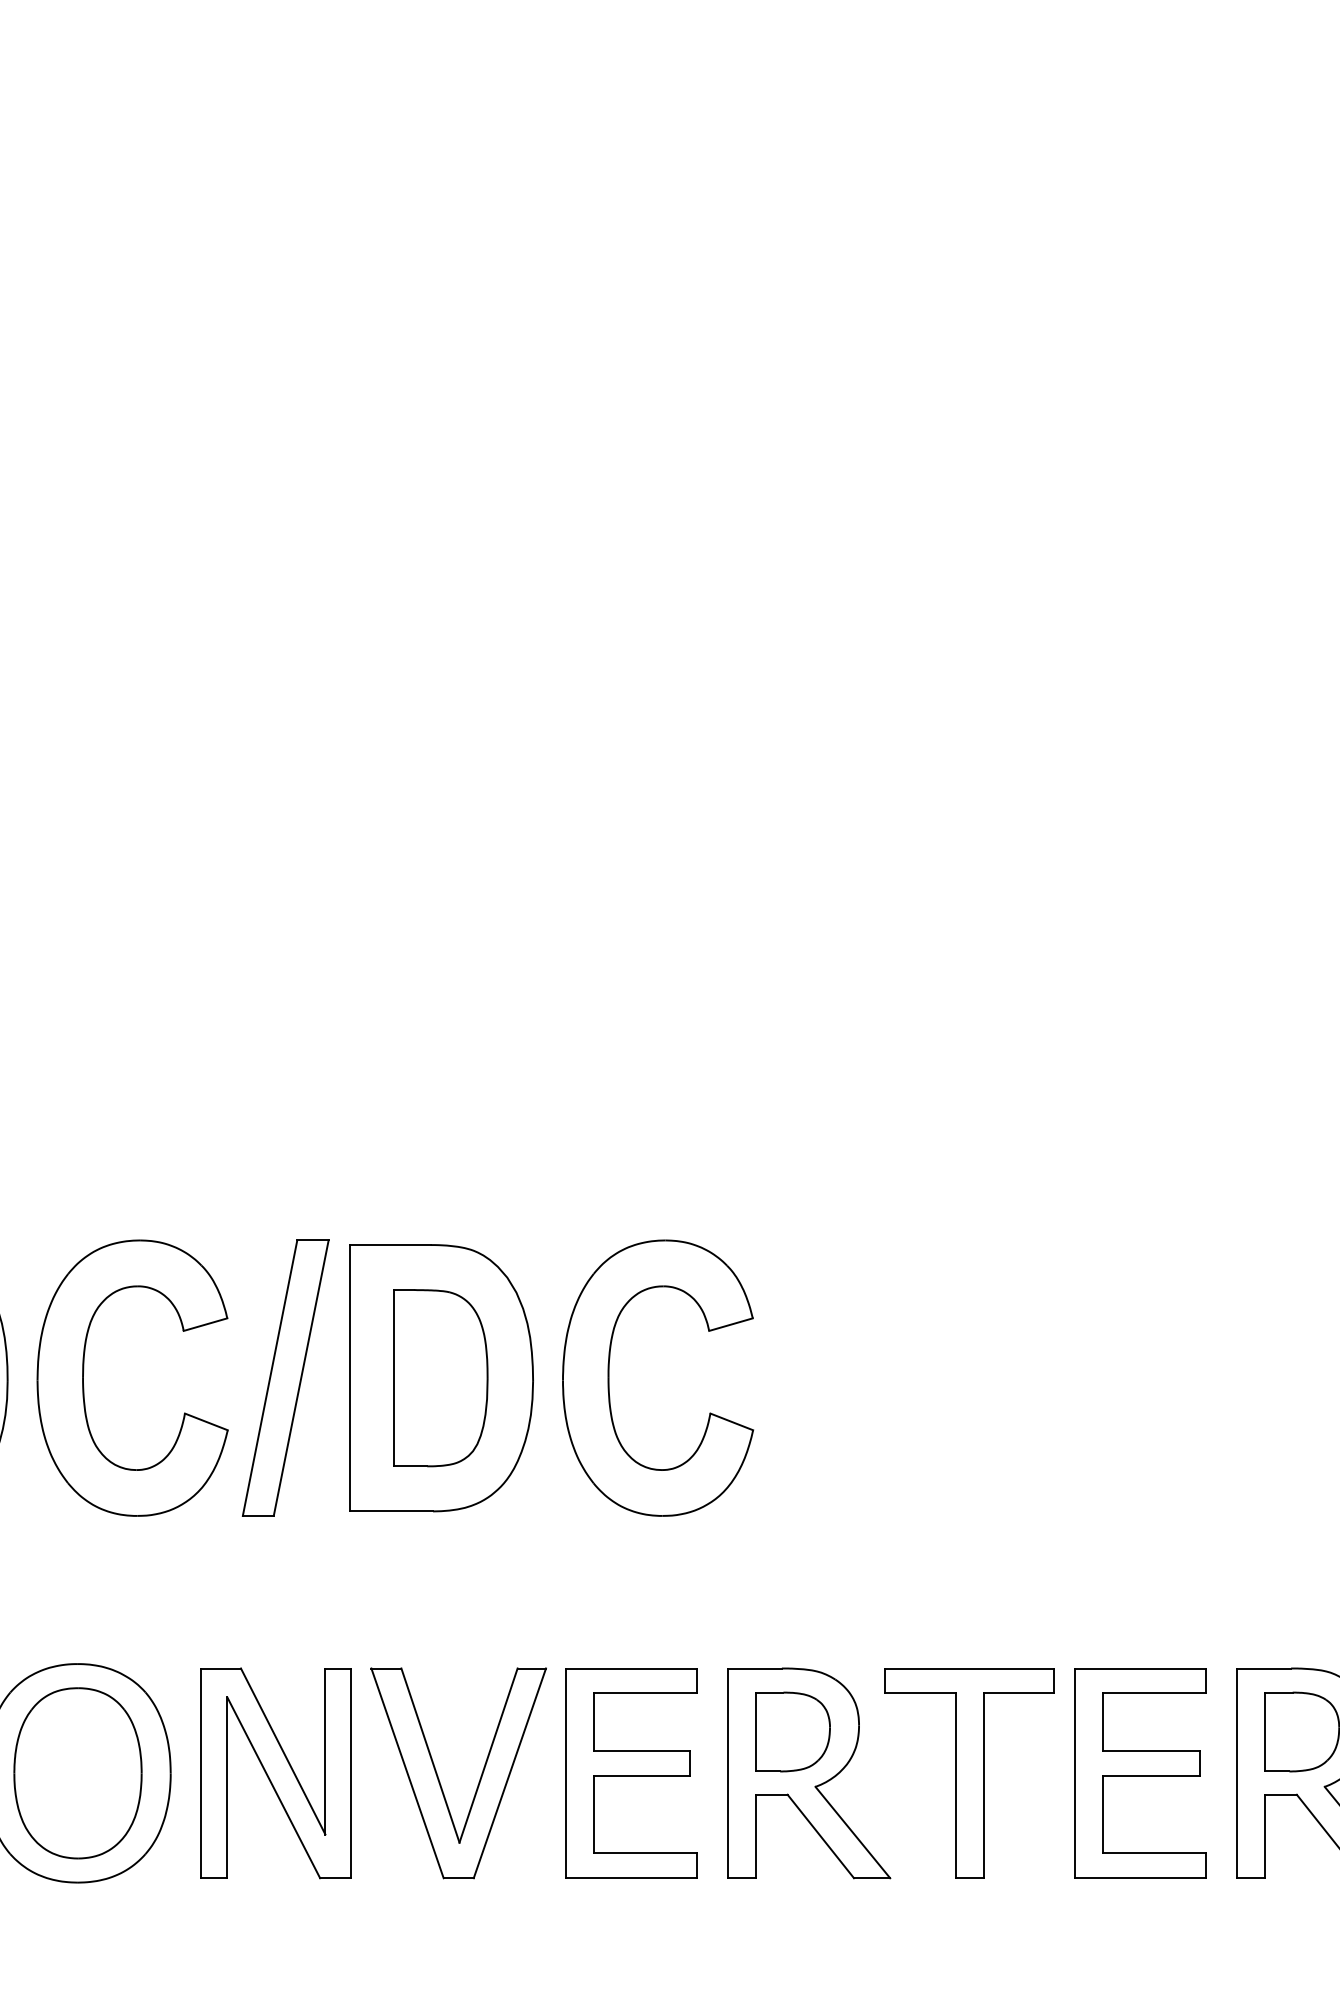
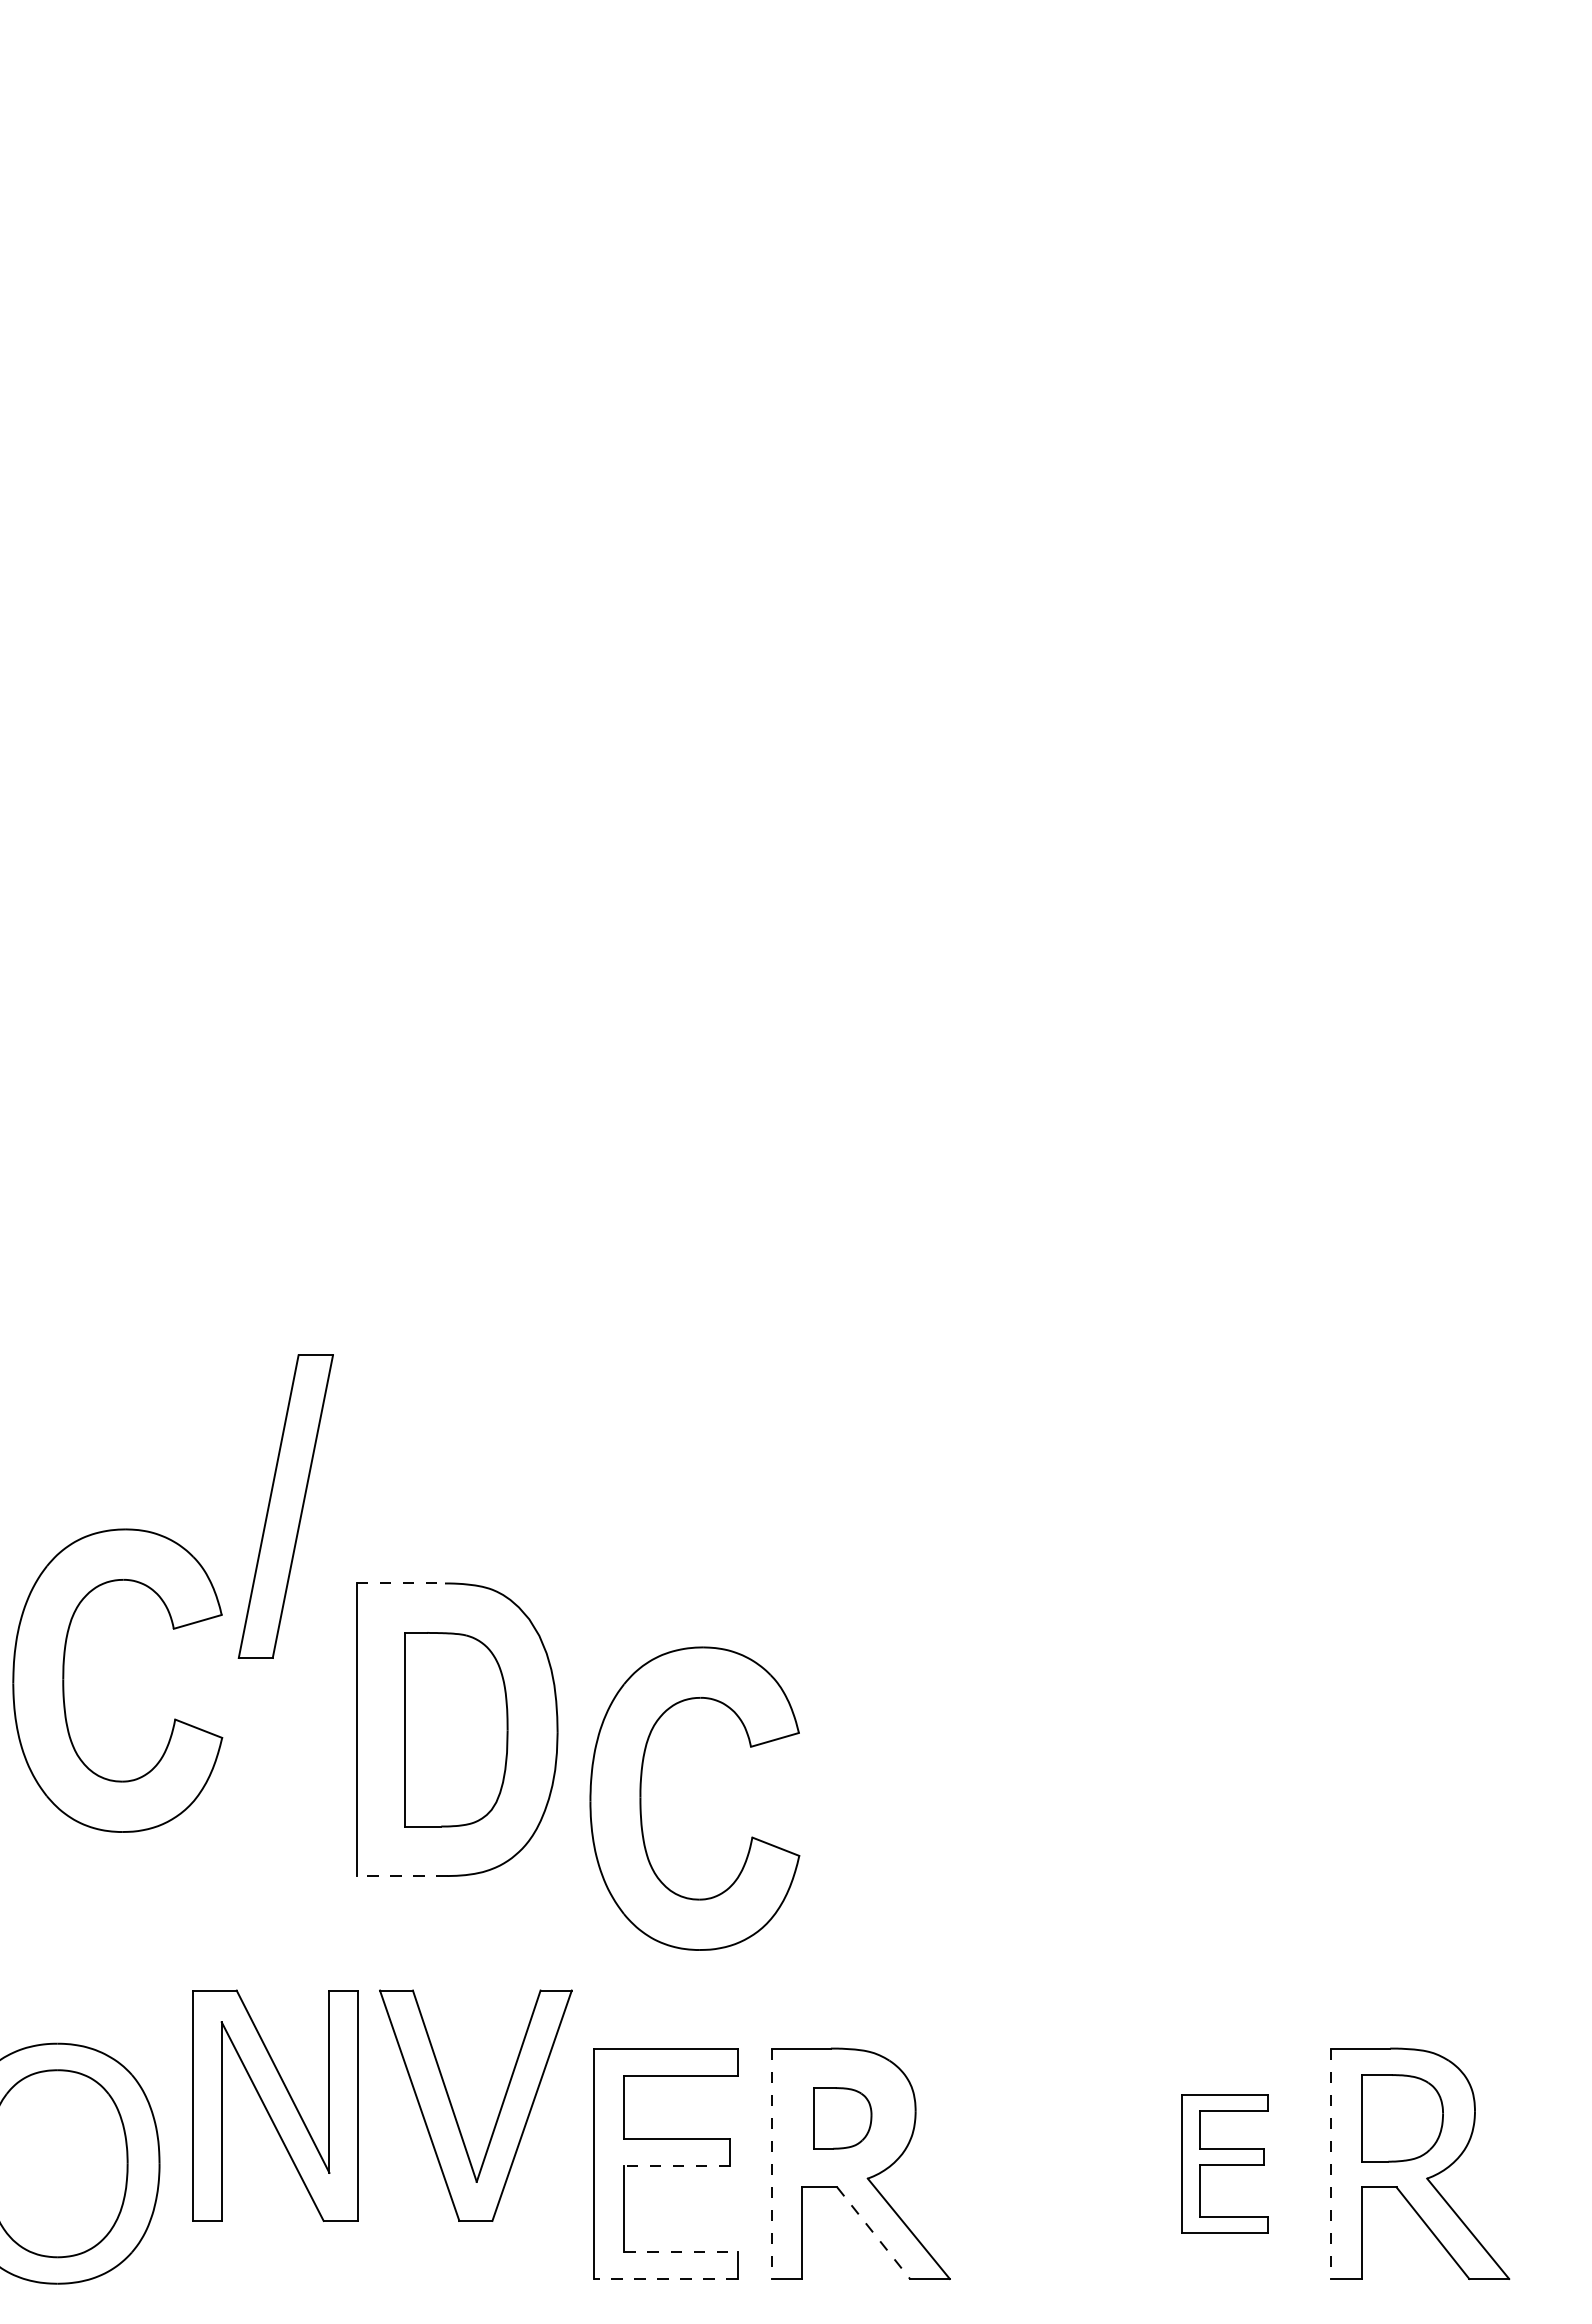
line: (390, 1245) -> (401, 1583), solid -> dashed
part: (84, 1377) -> (64, 1680), moved
part: (285, 1377) -> (285, 1506), moved
part: (609, 1377) -> (641, 1798), moved
line: (390, 1511) -> (401, 1876), solid -> dashed
part: (792, 1732) -> (842, 2118), size x0.7
part: (276, 1773) -> (275, 2105), moved
part: (970, 1773) -> (1037, 2163), removed
part: (1140, 1773) -> (1224, 2163), size x0.6
line: (727, 1774) -> (771, 2164), solid -> dashed
line: (1236, 1774) -> (1330, 2164), solid -> dashed
line: (642, 1775) -> (677, 2166), solid -> dashed
part: (439, 1778) -> (454, 2111), moved
line: (820, 1836) -> (873, 2233), solid -> dashed
line: (645, 1853) -> (681, 2251), solid -> dashed
line: (631, 1877) -> (665, 2278), solid -> dashed

